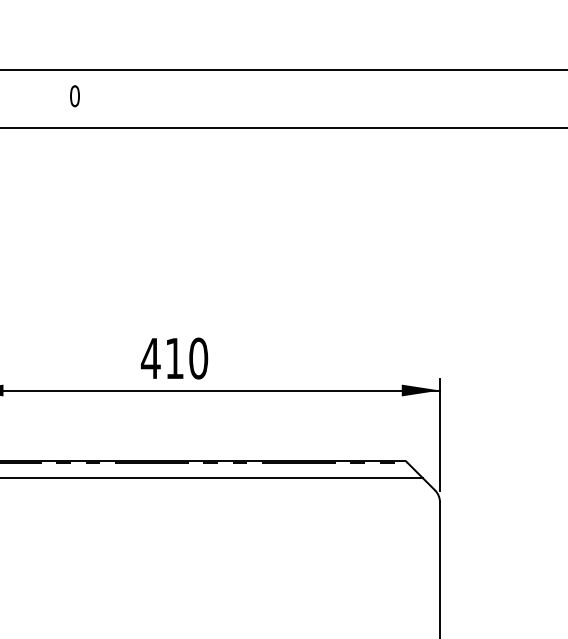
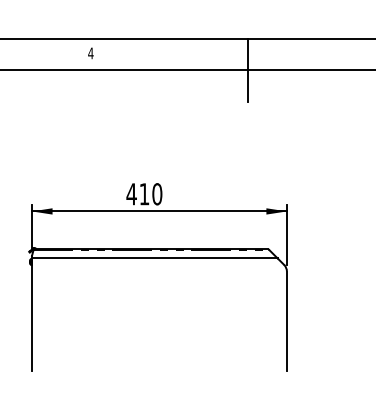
text: (74, 96) -> (90, 53), 0 -> 4
line: (368, 128) -> (248, 70), added

